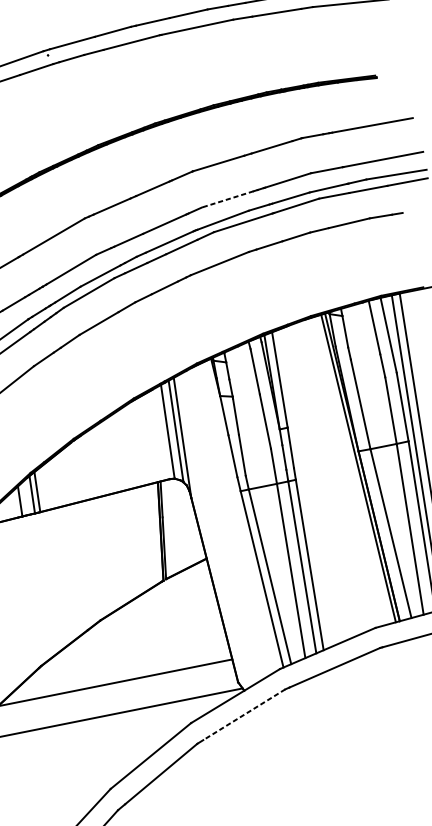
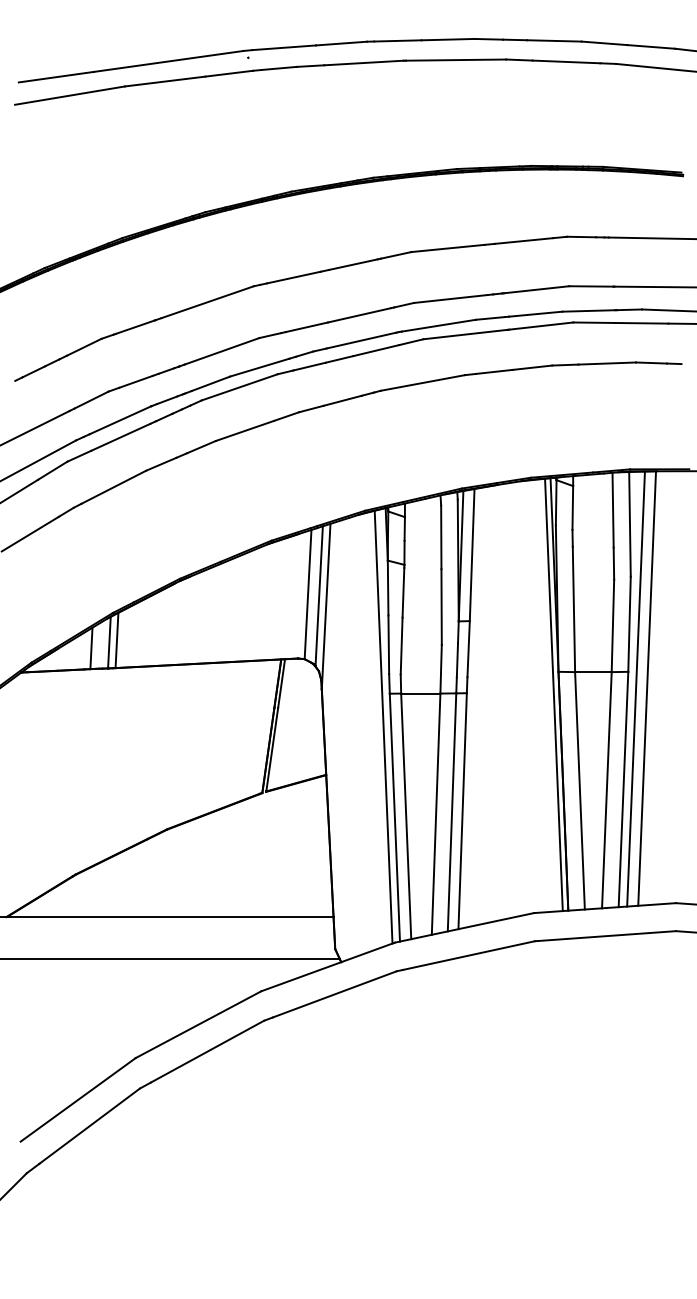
line: (227, 199) -> (450, 299), dashed -> solid
line: (240, 515) -> (383, 726), added
line: (244, 714) -> (334, 994), dashed -> solid

